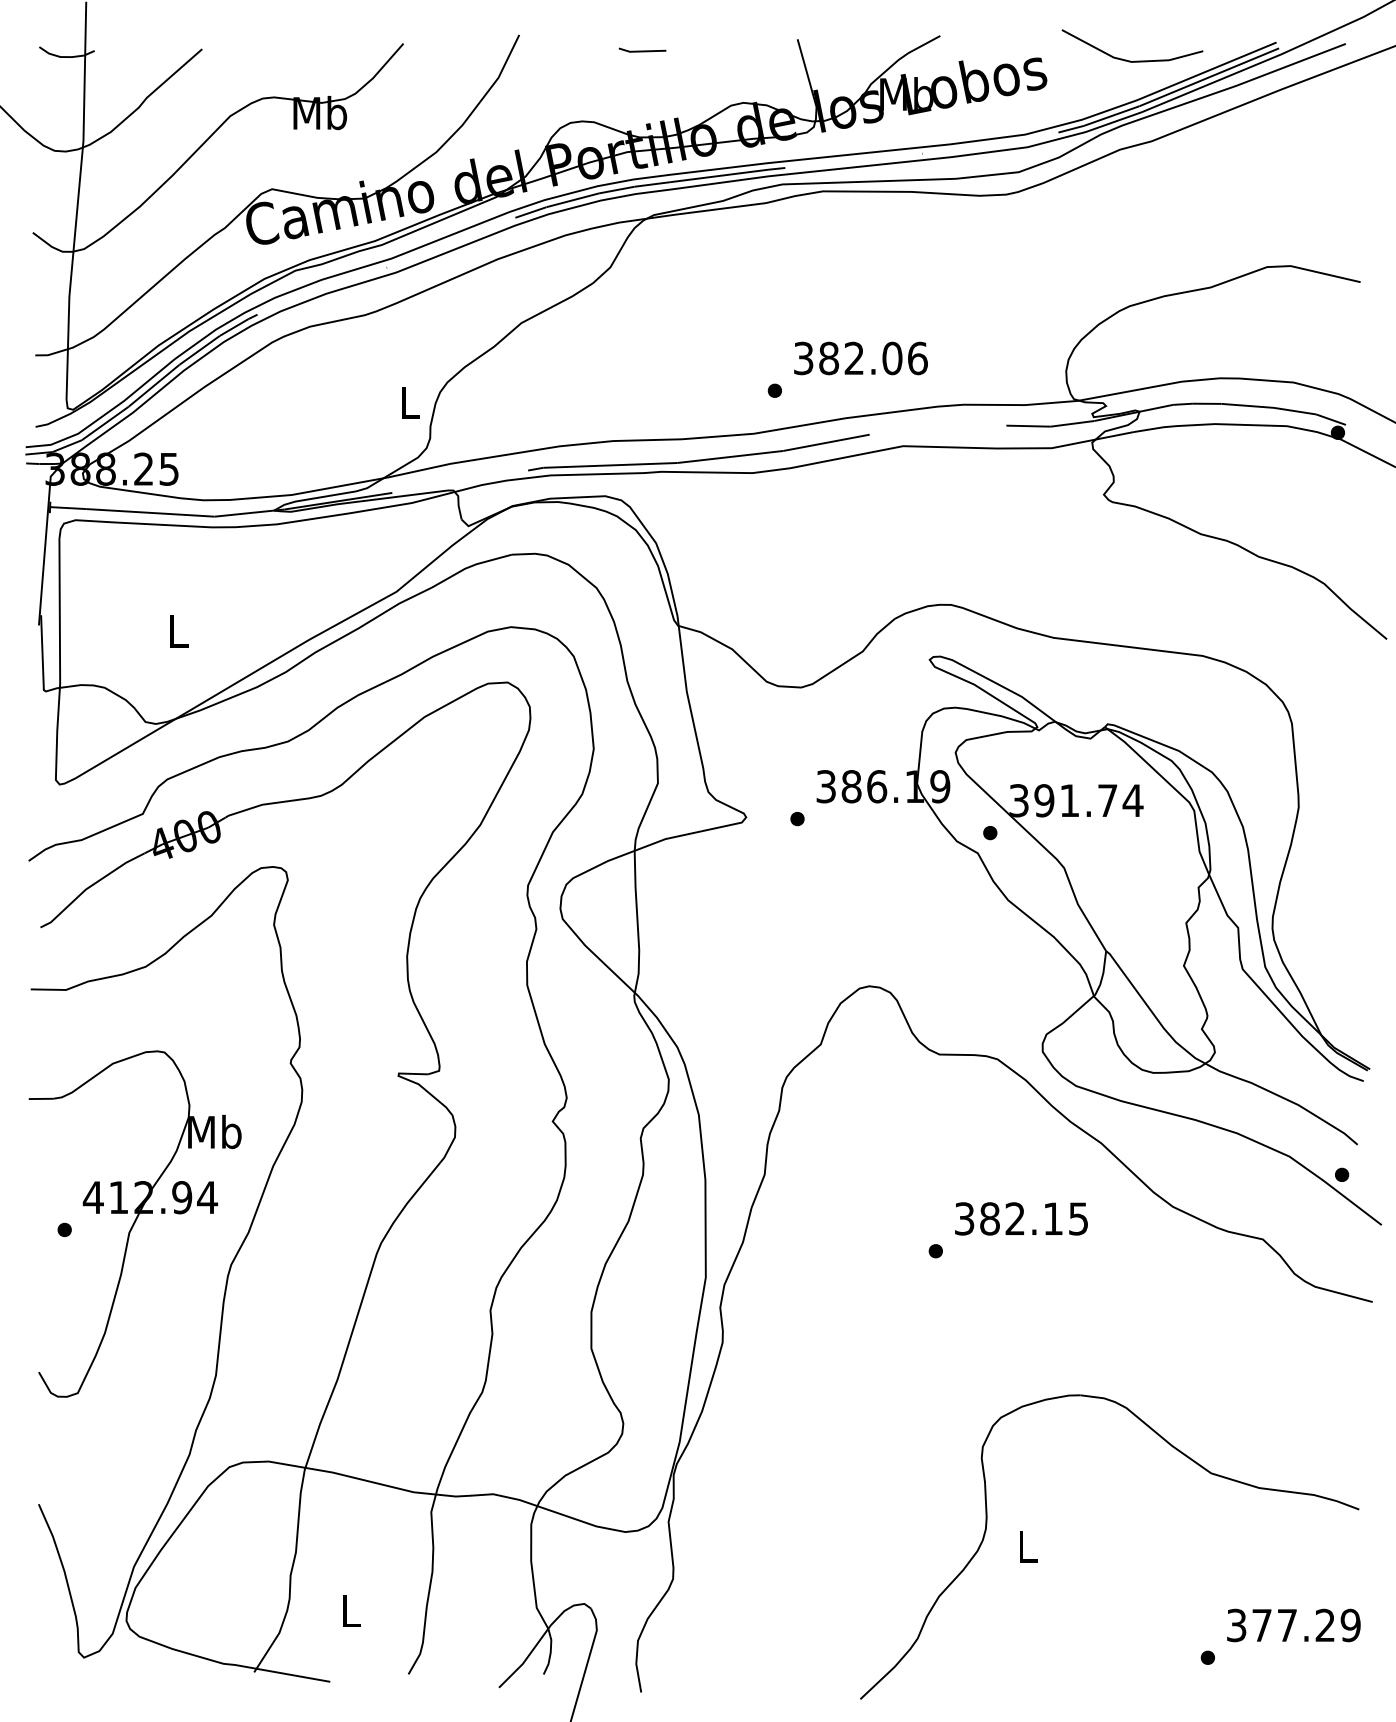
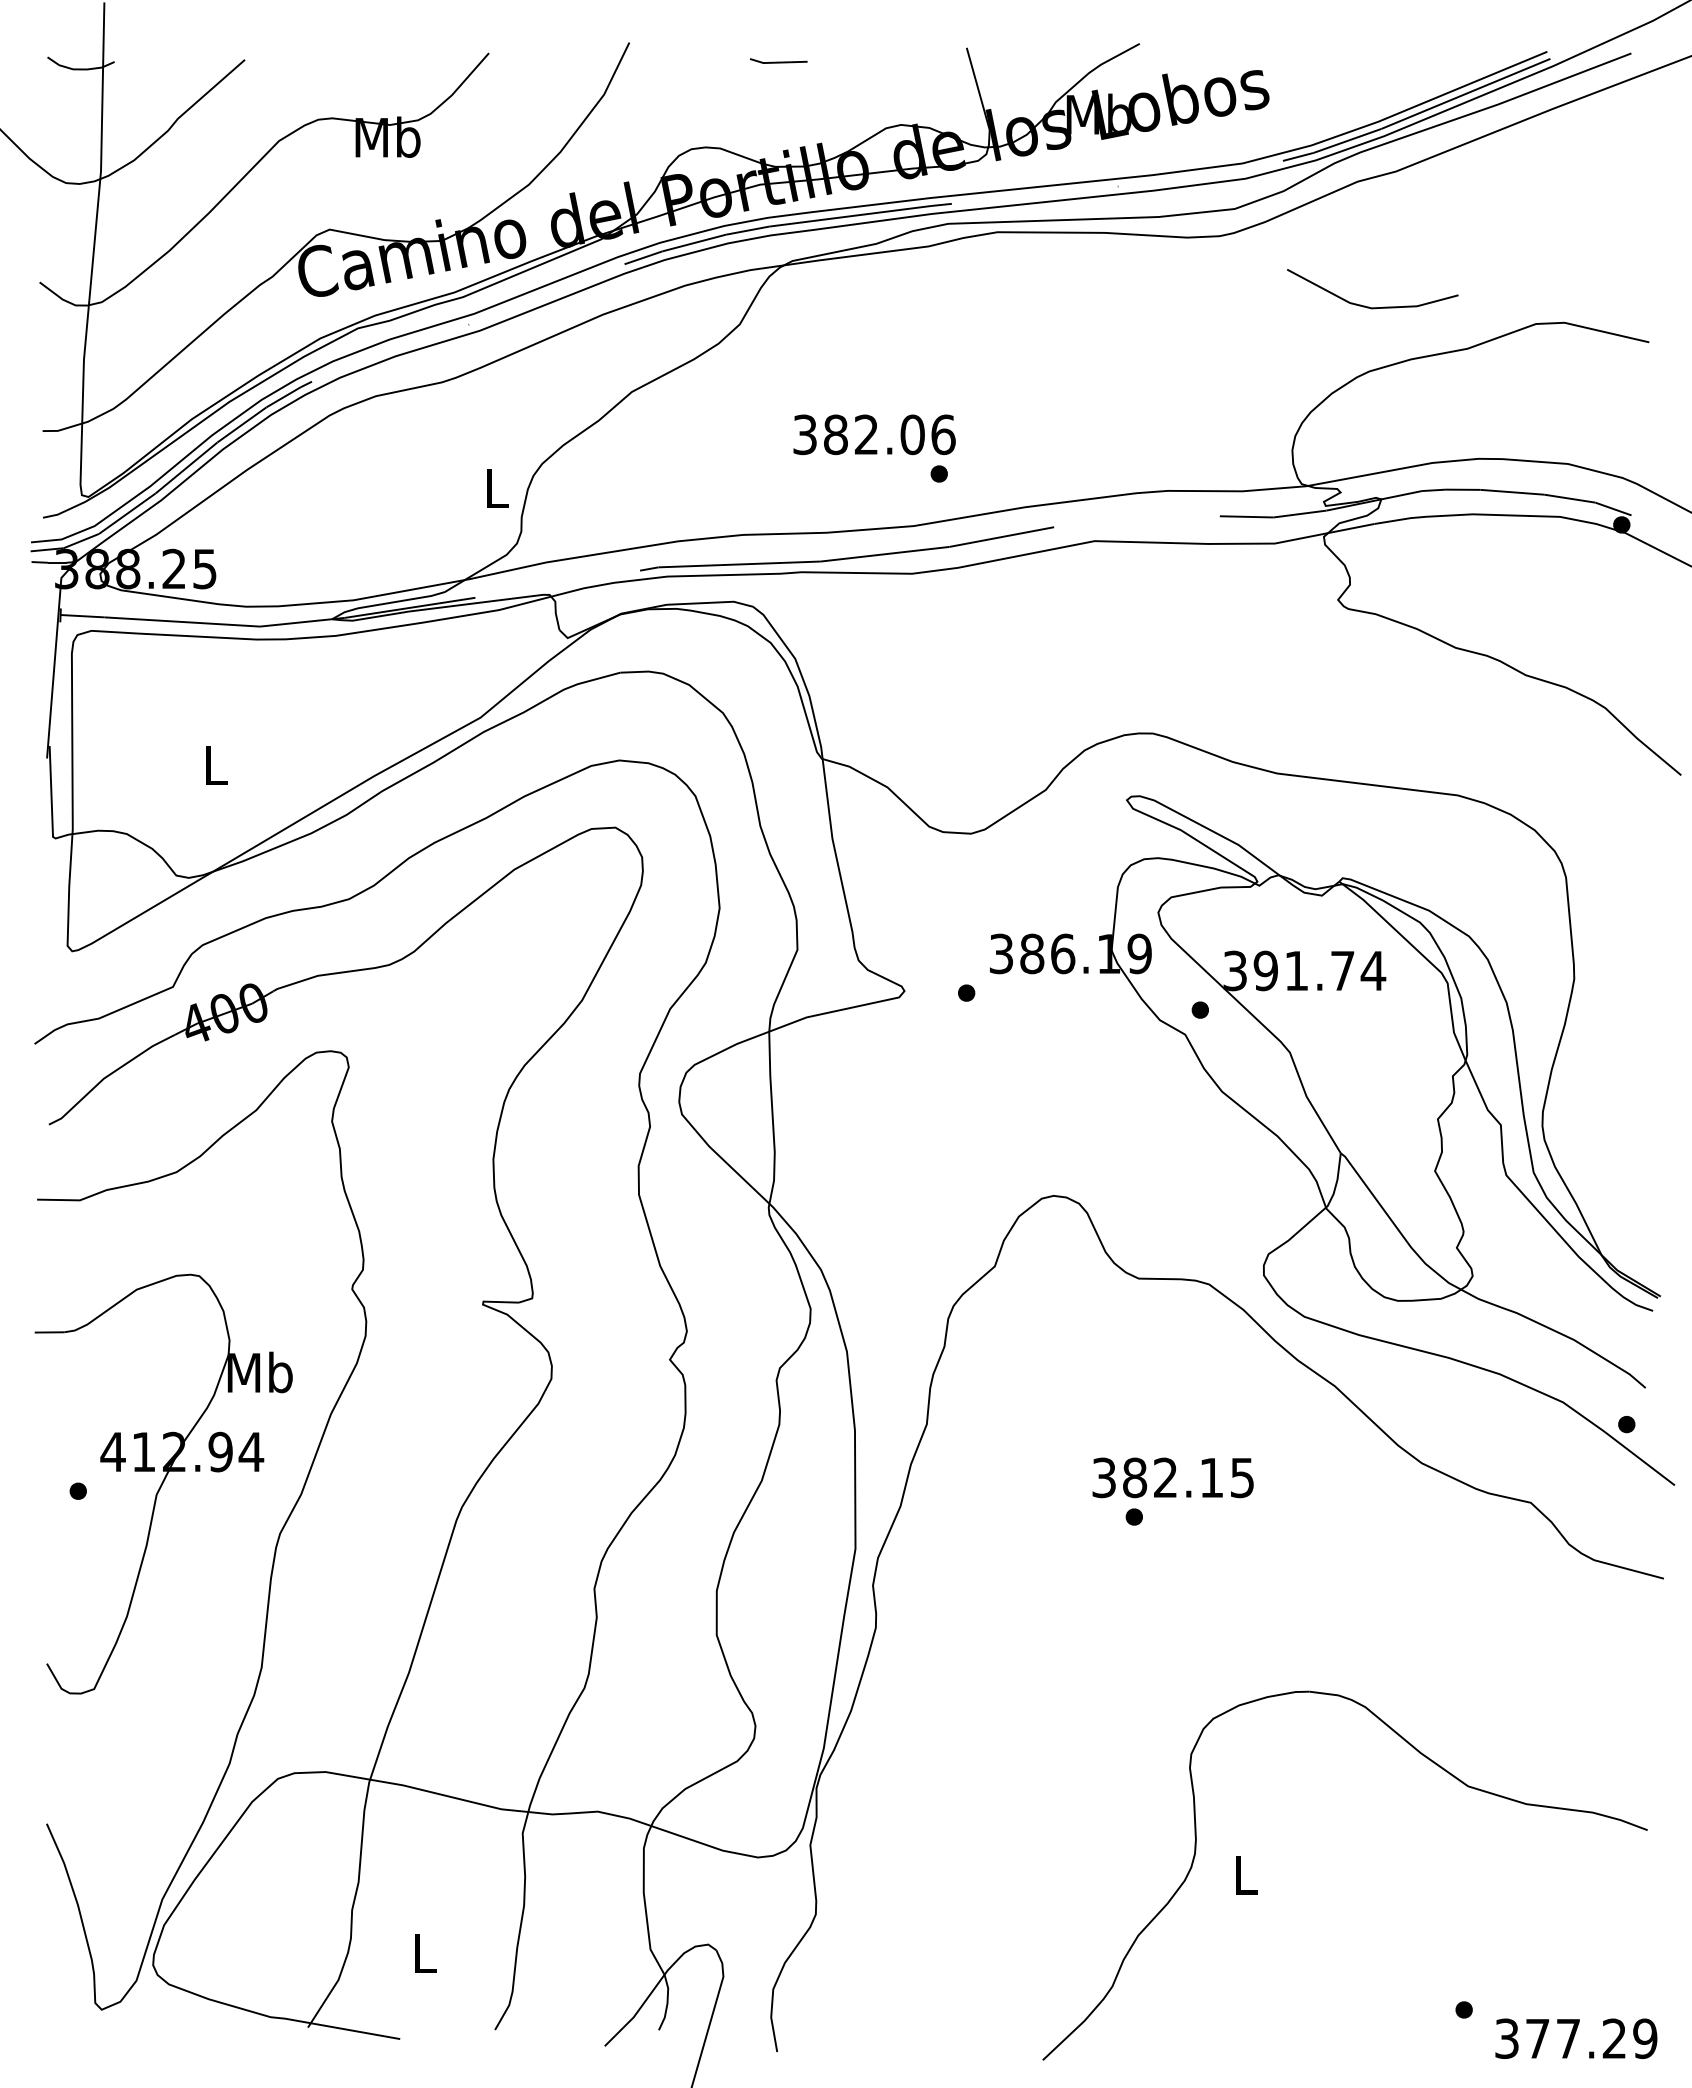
line: (1129, 60) -> (1369, 306), moved
text: (860, 358) -> (874, 434), moved
text: (1020, 1218) -> (1172, 1477), moved
text: (1293, 1625) -> (1576, 2038), moved

